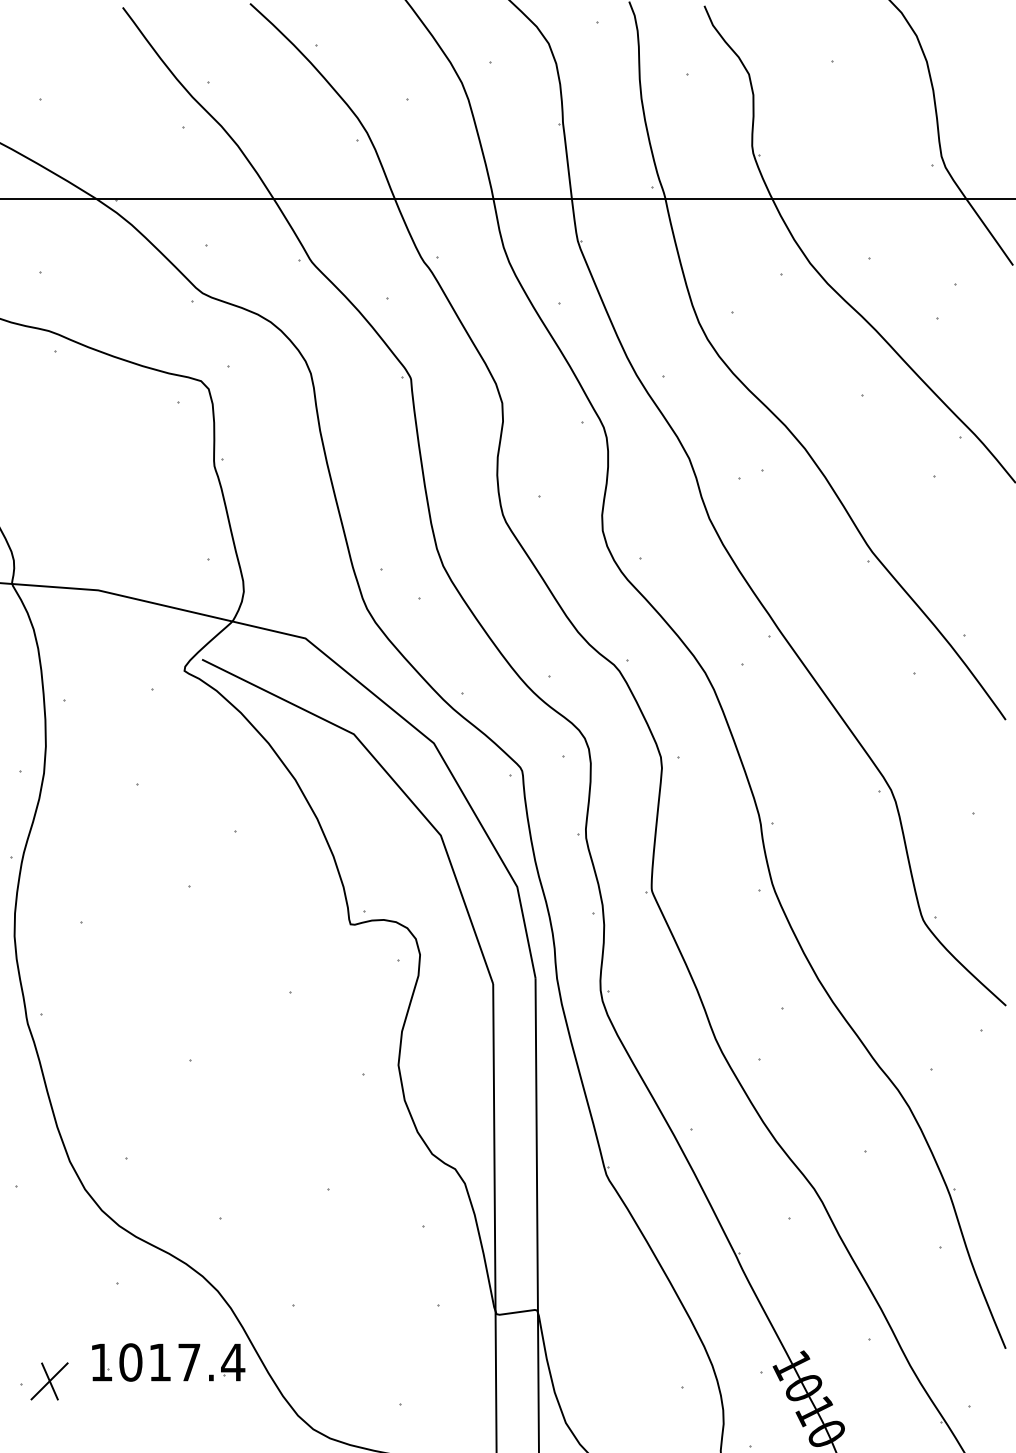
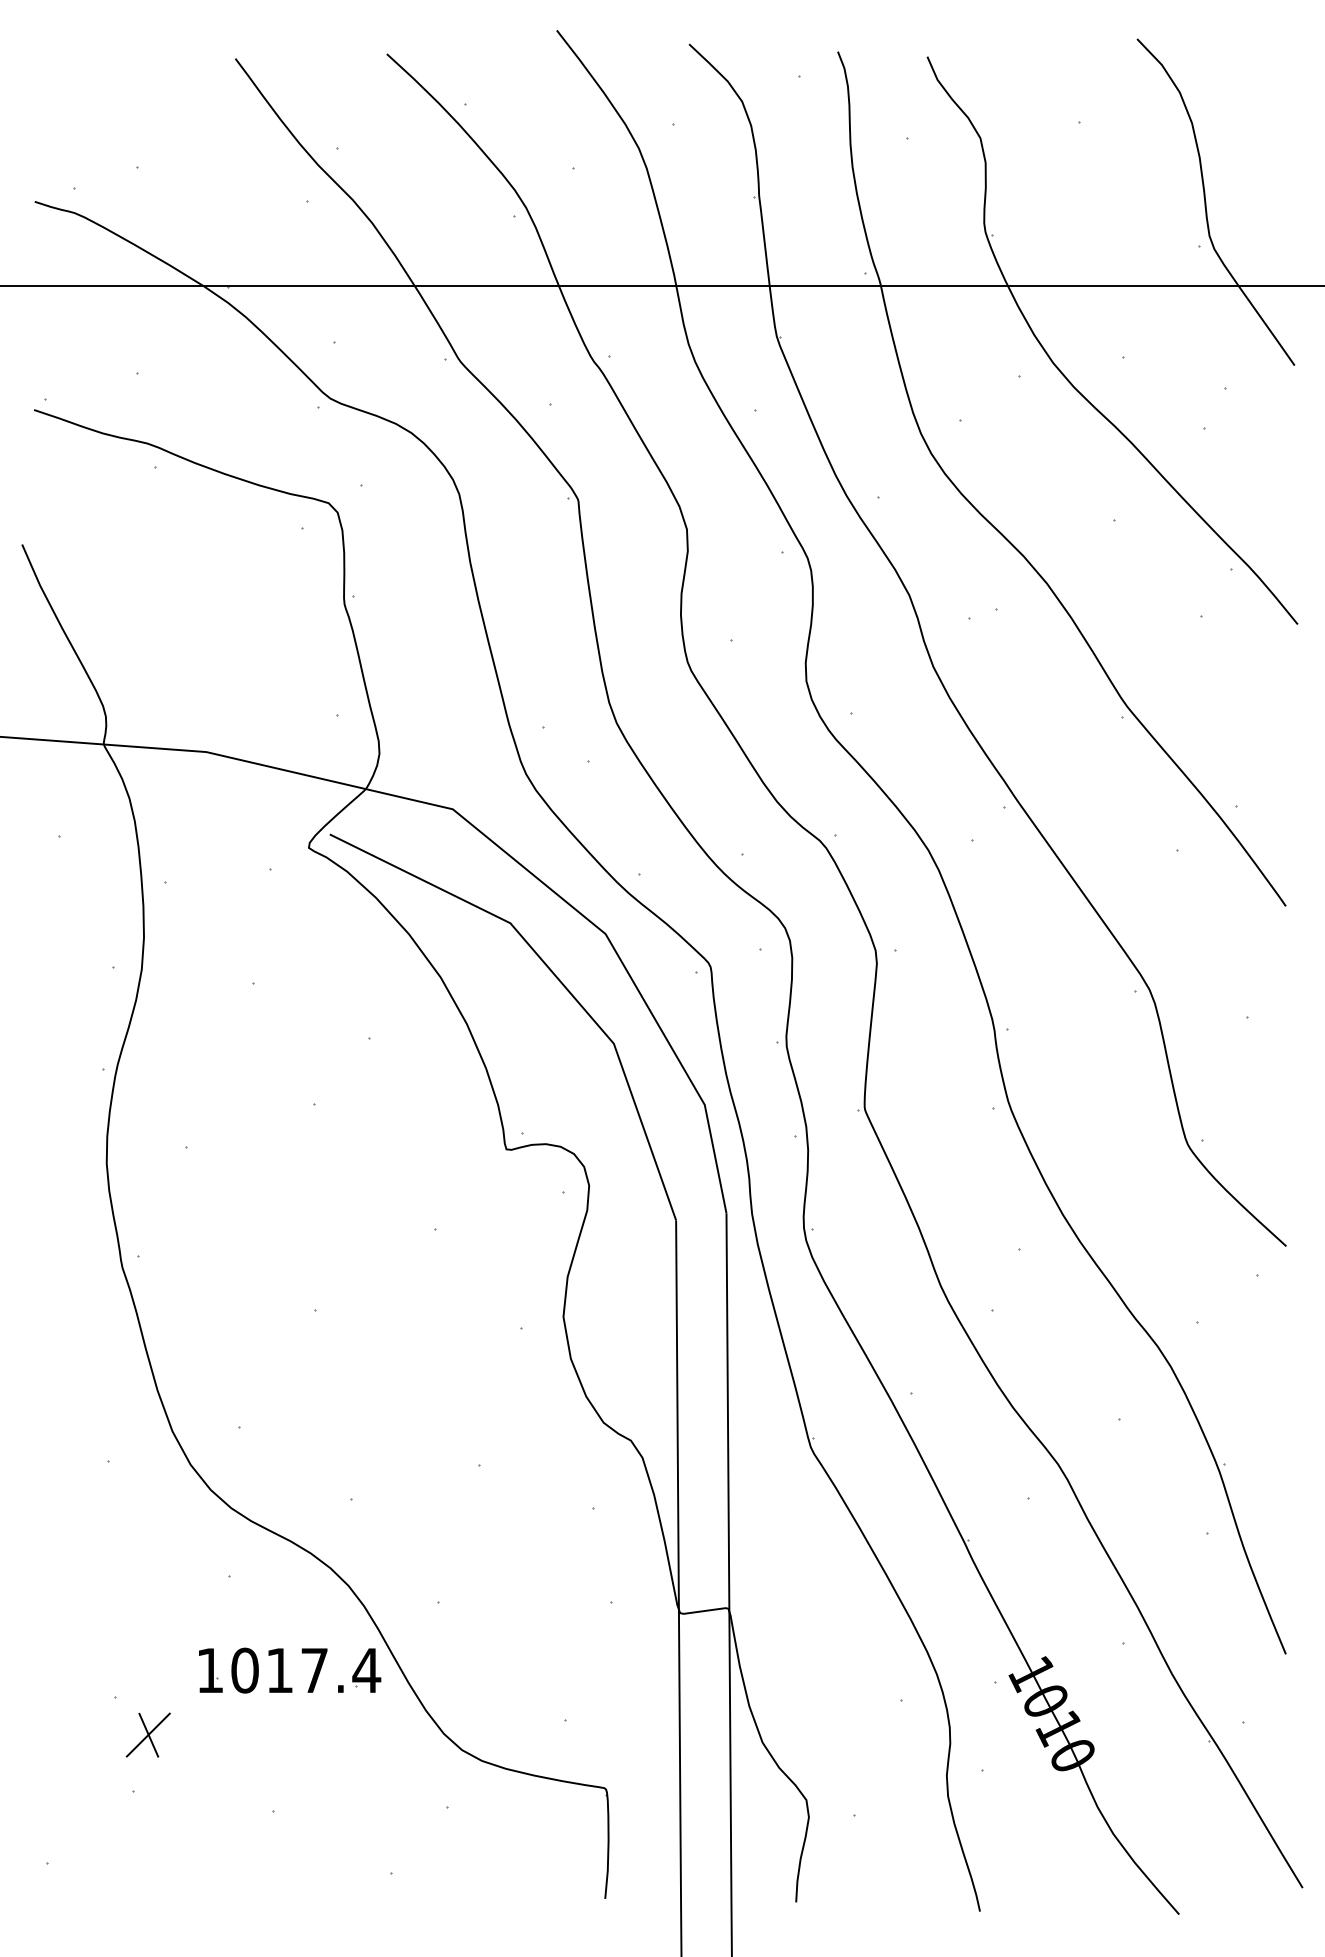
part: (48, 1380) -> (147, 1734), moved

